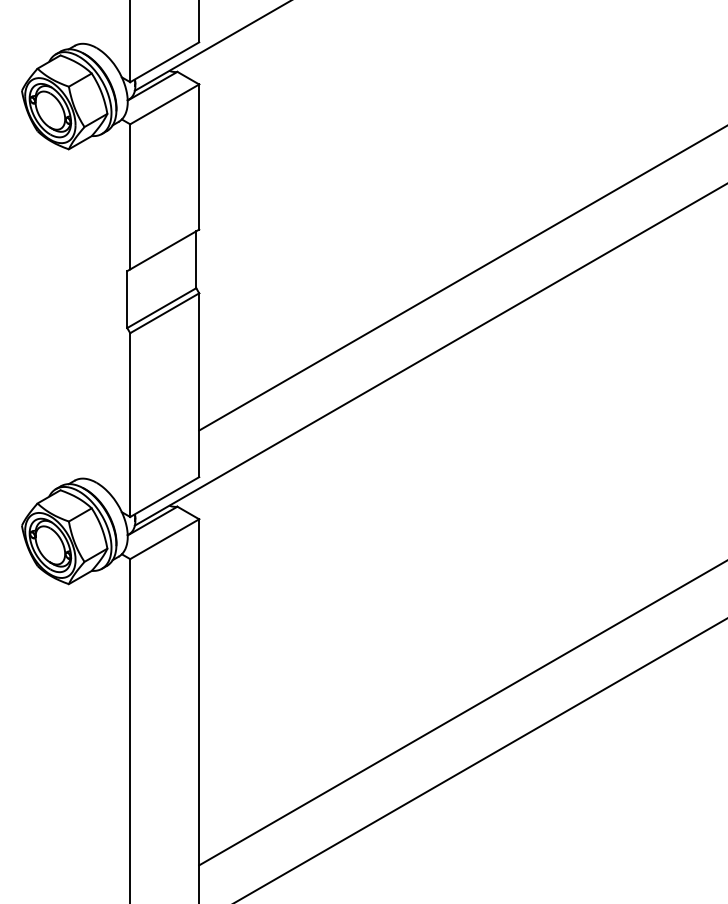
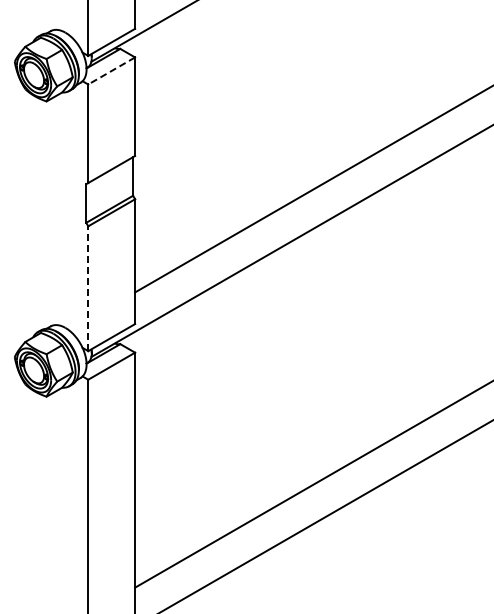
line: (164, 105) -> (111, 71), solid -> dashed
line: (130, 424) -> (88, 288), solid -> dashed

